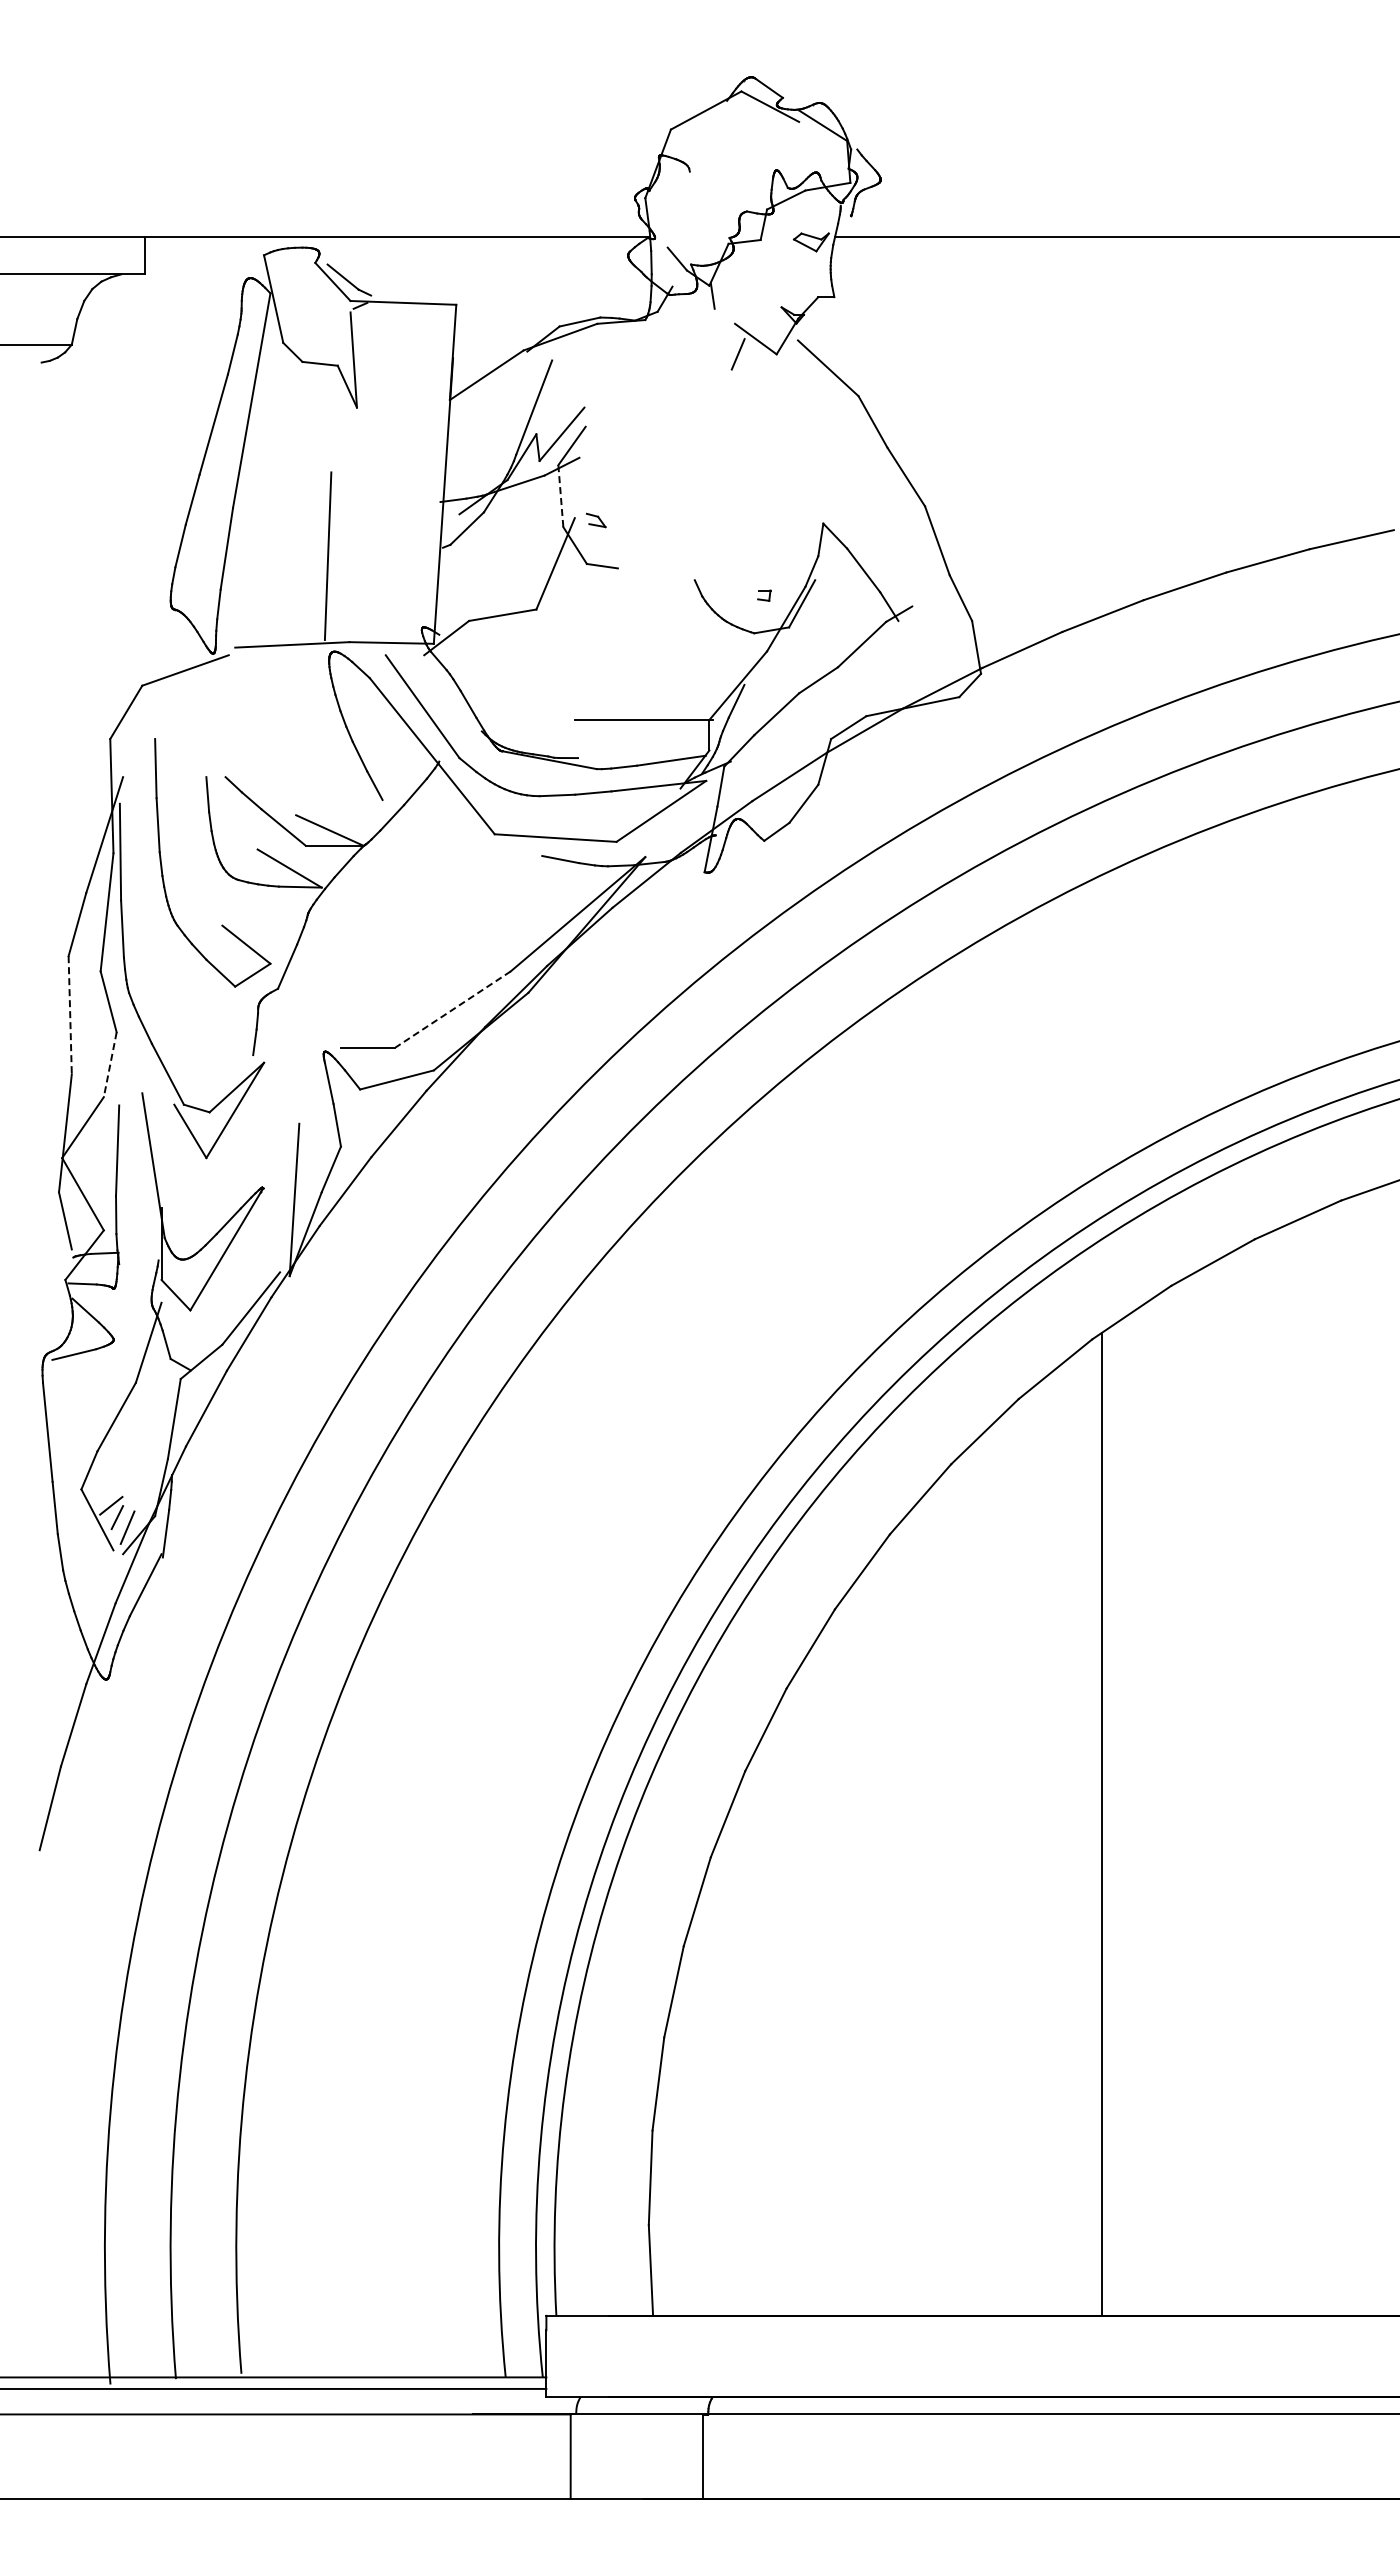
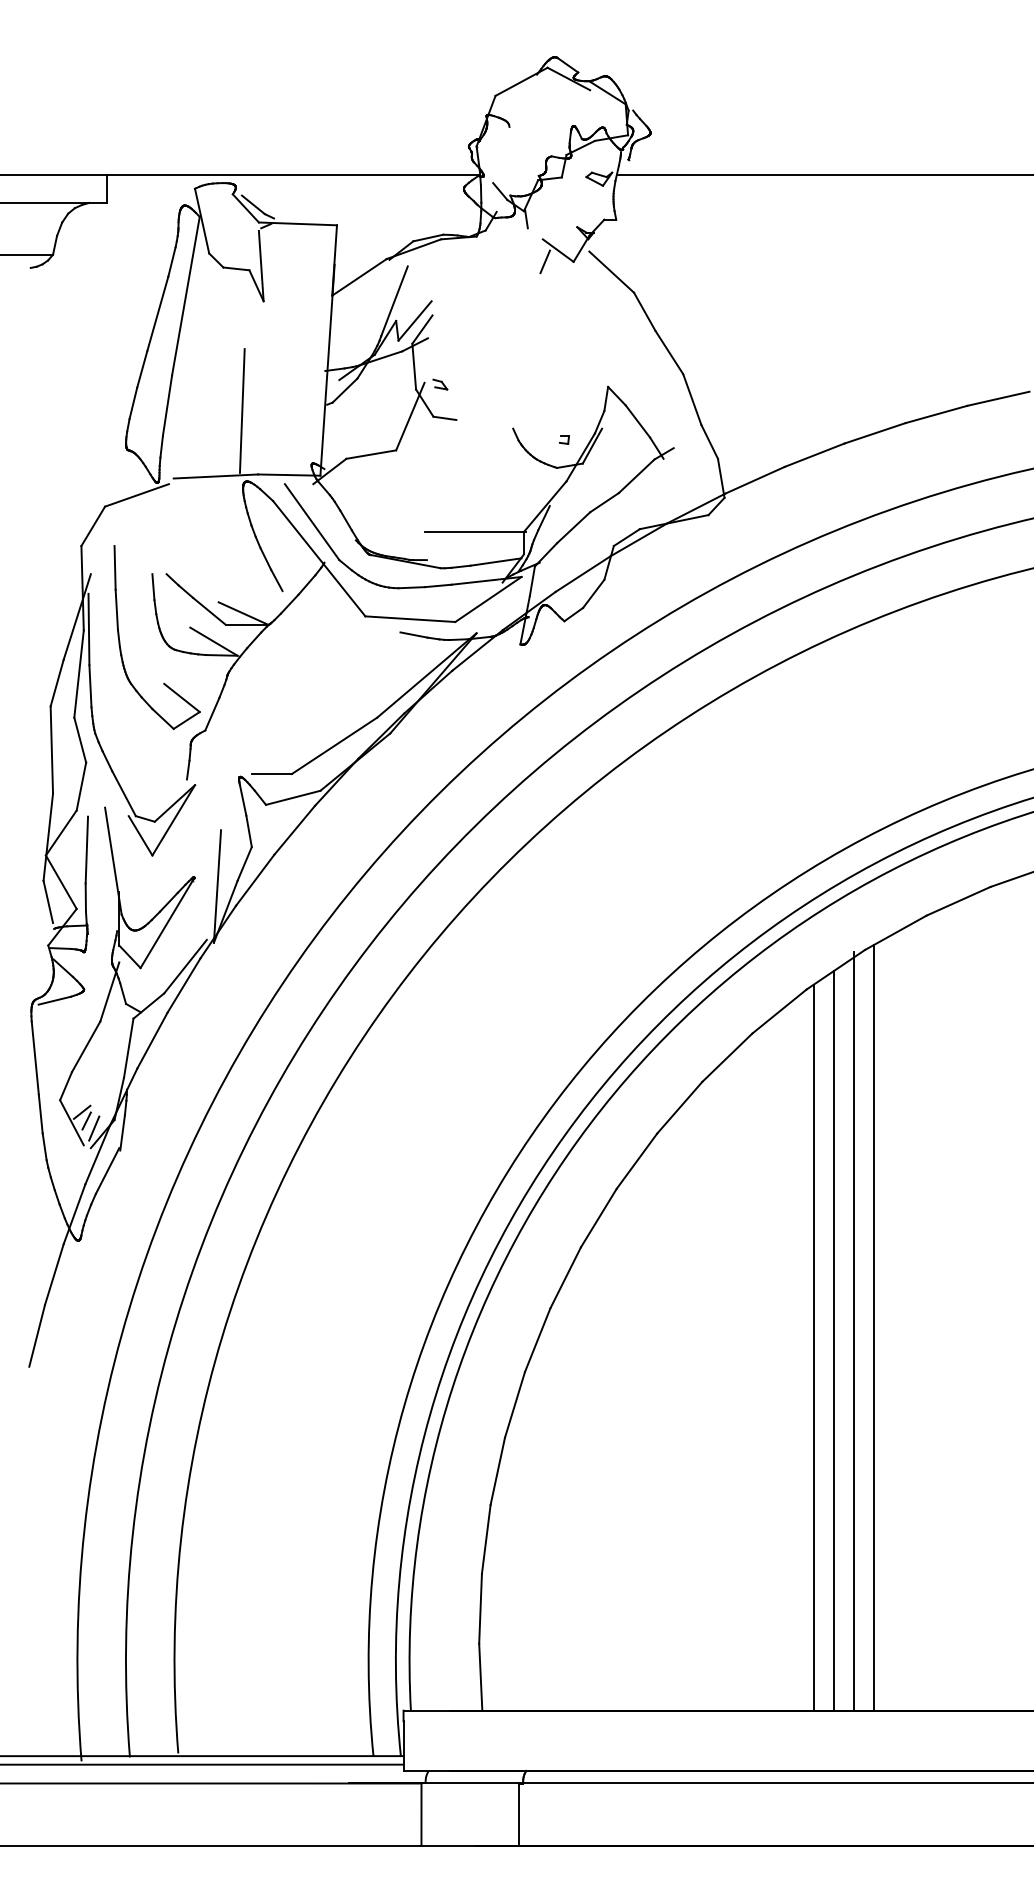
line: (560, 496) -> (413, 366), dashed -> solid
line: (452, 1009) -> (334, 745), dashed -> solid
line: (70, 1015) -> (52, 750), dashed -> solid
line: (110, 1065) -> (81, 787), dashed -> solid
line: (1183, 1797) -> (874, 1327), added
line: (1156, 1802) -> (854, 1331), added
line: (1129, 1814) -> (834, 1340), added

